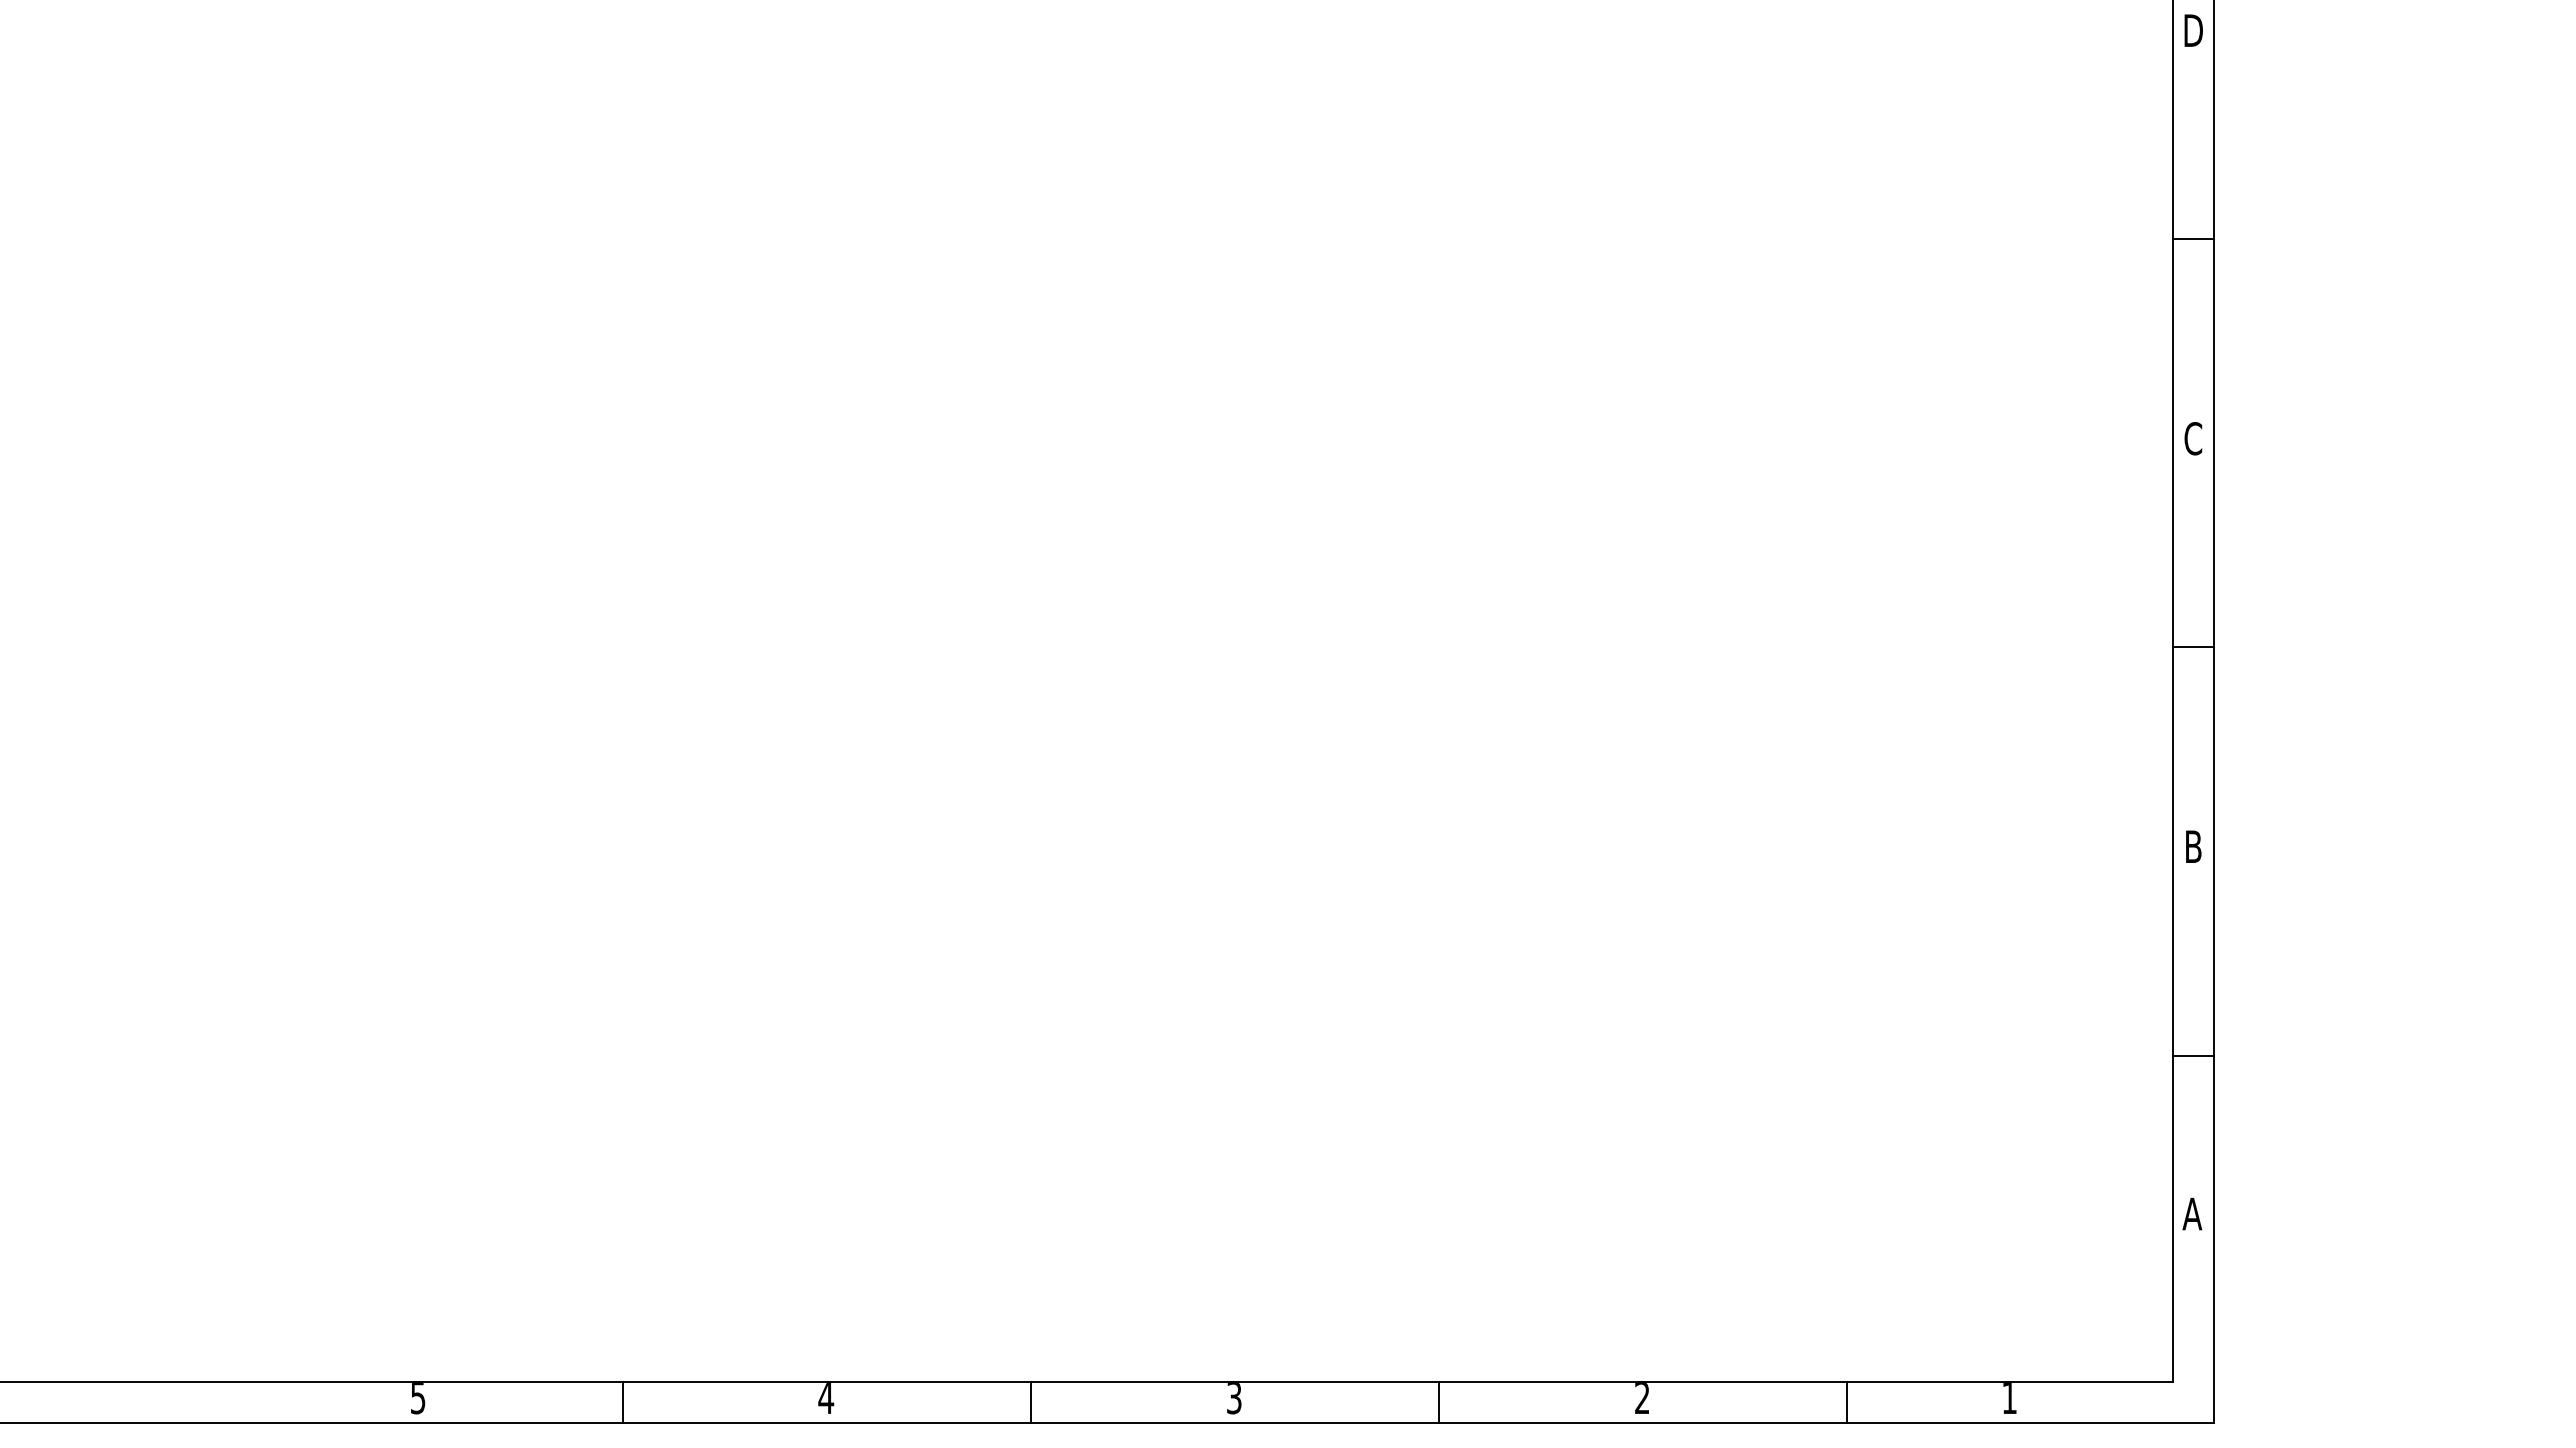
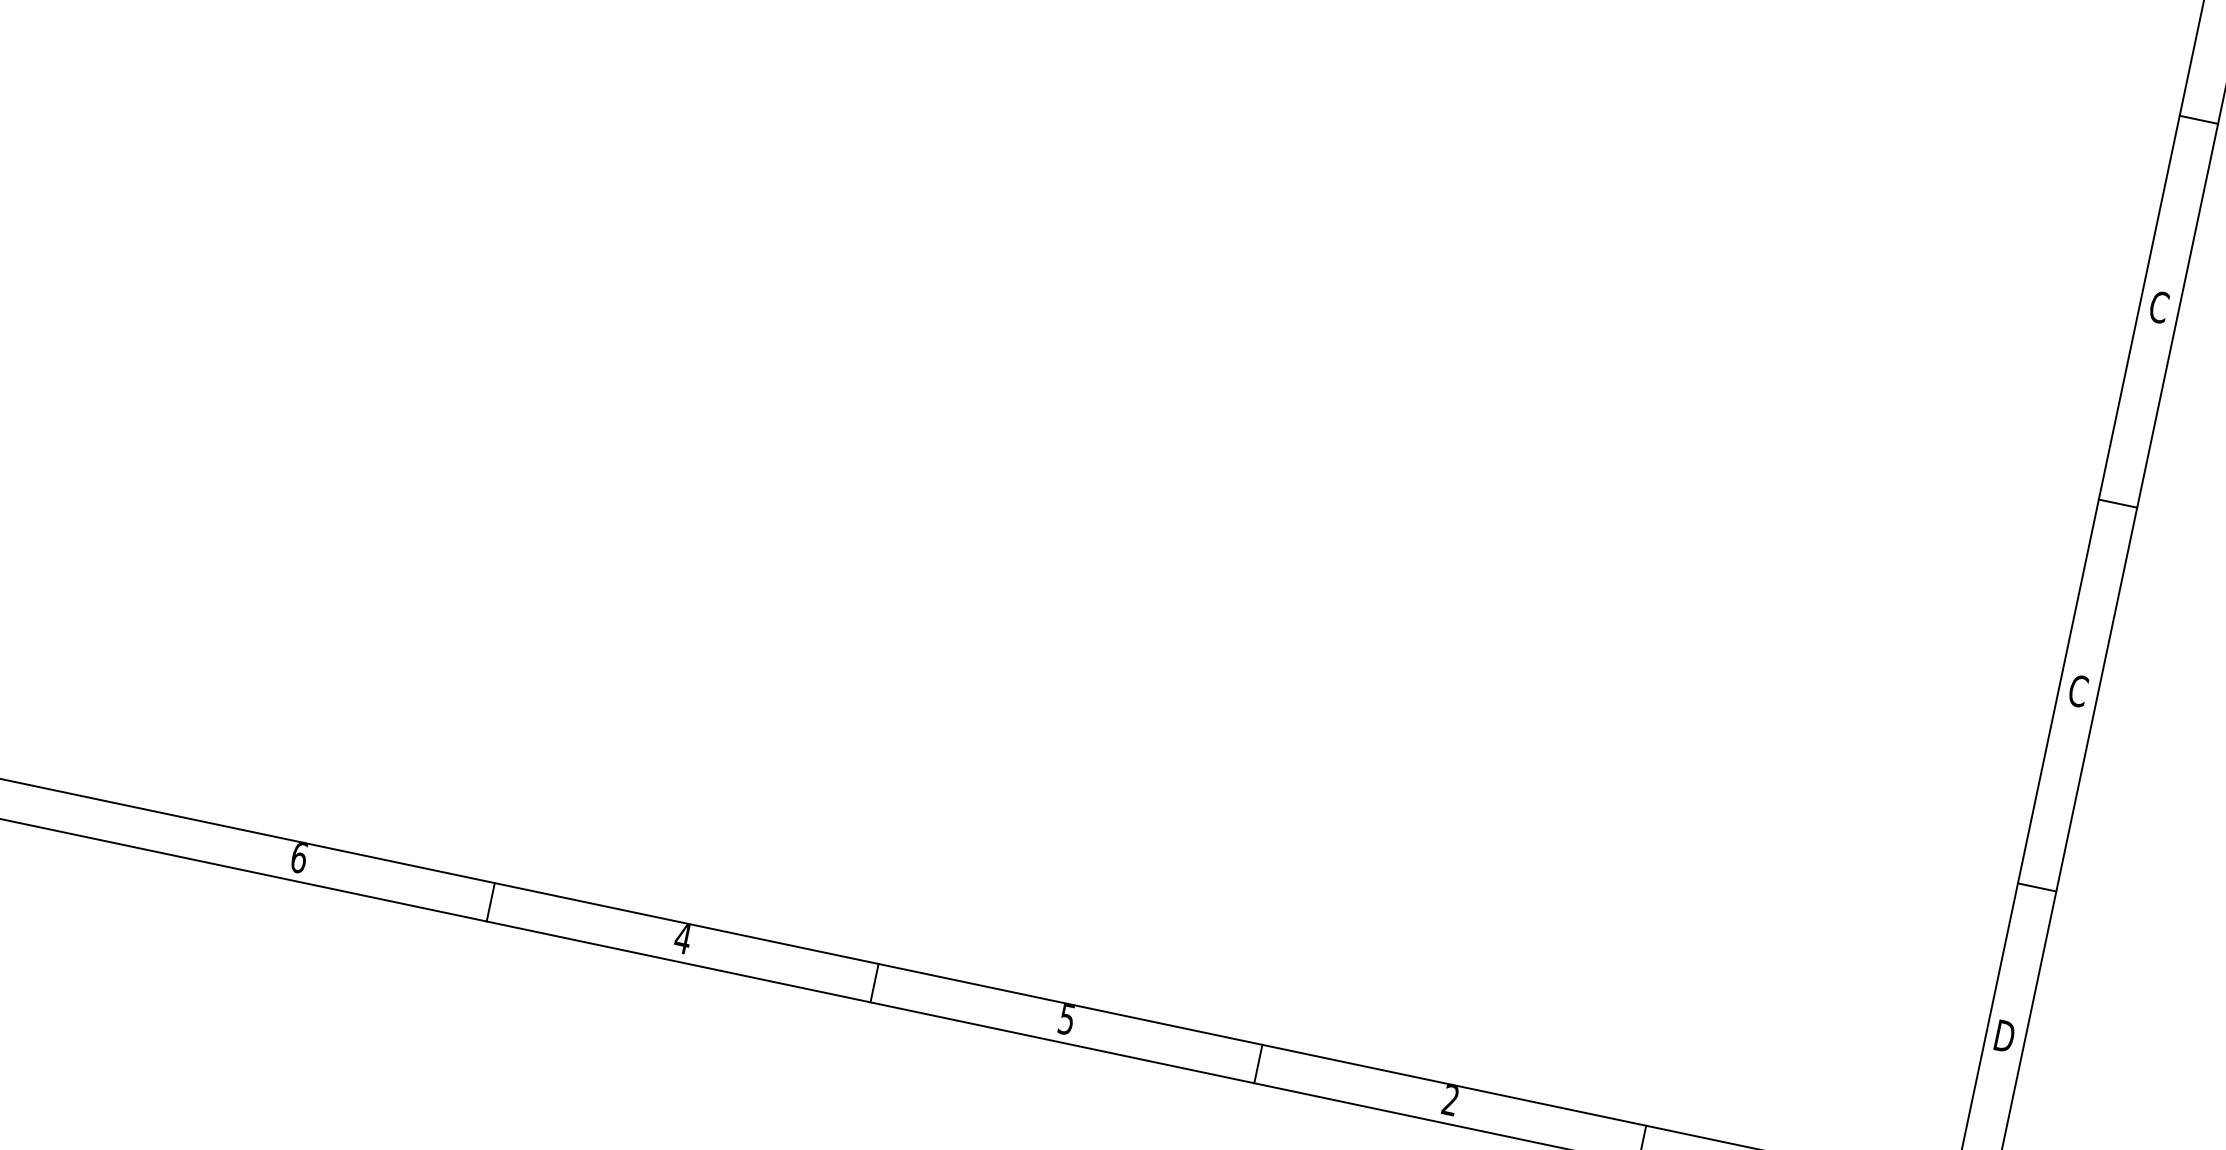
text: (2193, 846) -> (2078, 690), B -> C
text: (2192, 1213) -> (2004, 1035), A -> D
text: (417, 1398) -> (298, 857), 5 -> 6
text: (1234, 1398) -> (1067, 1019), 3 -> 5

